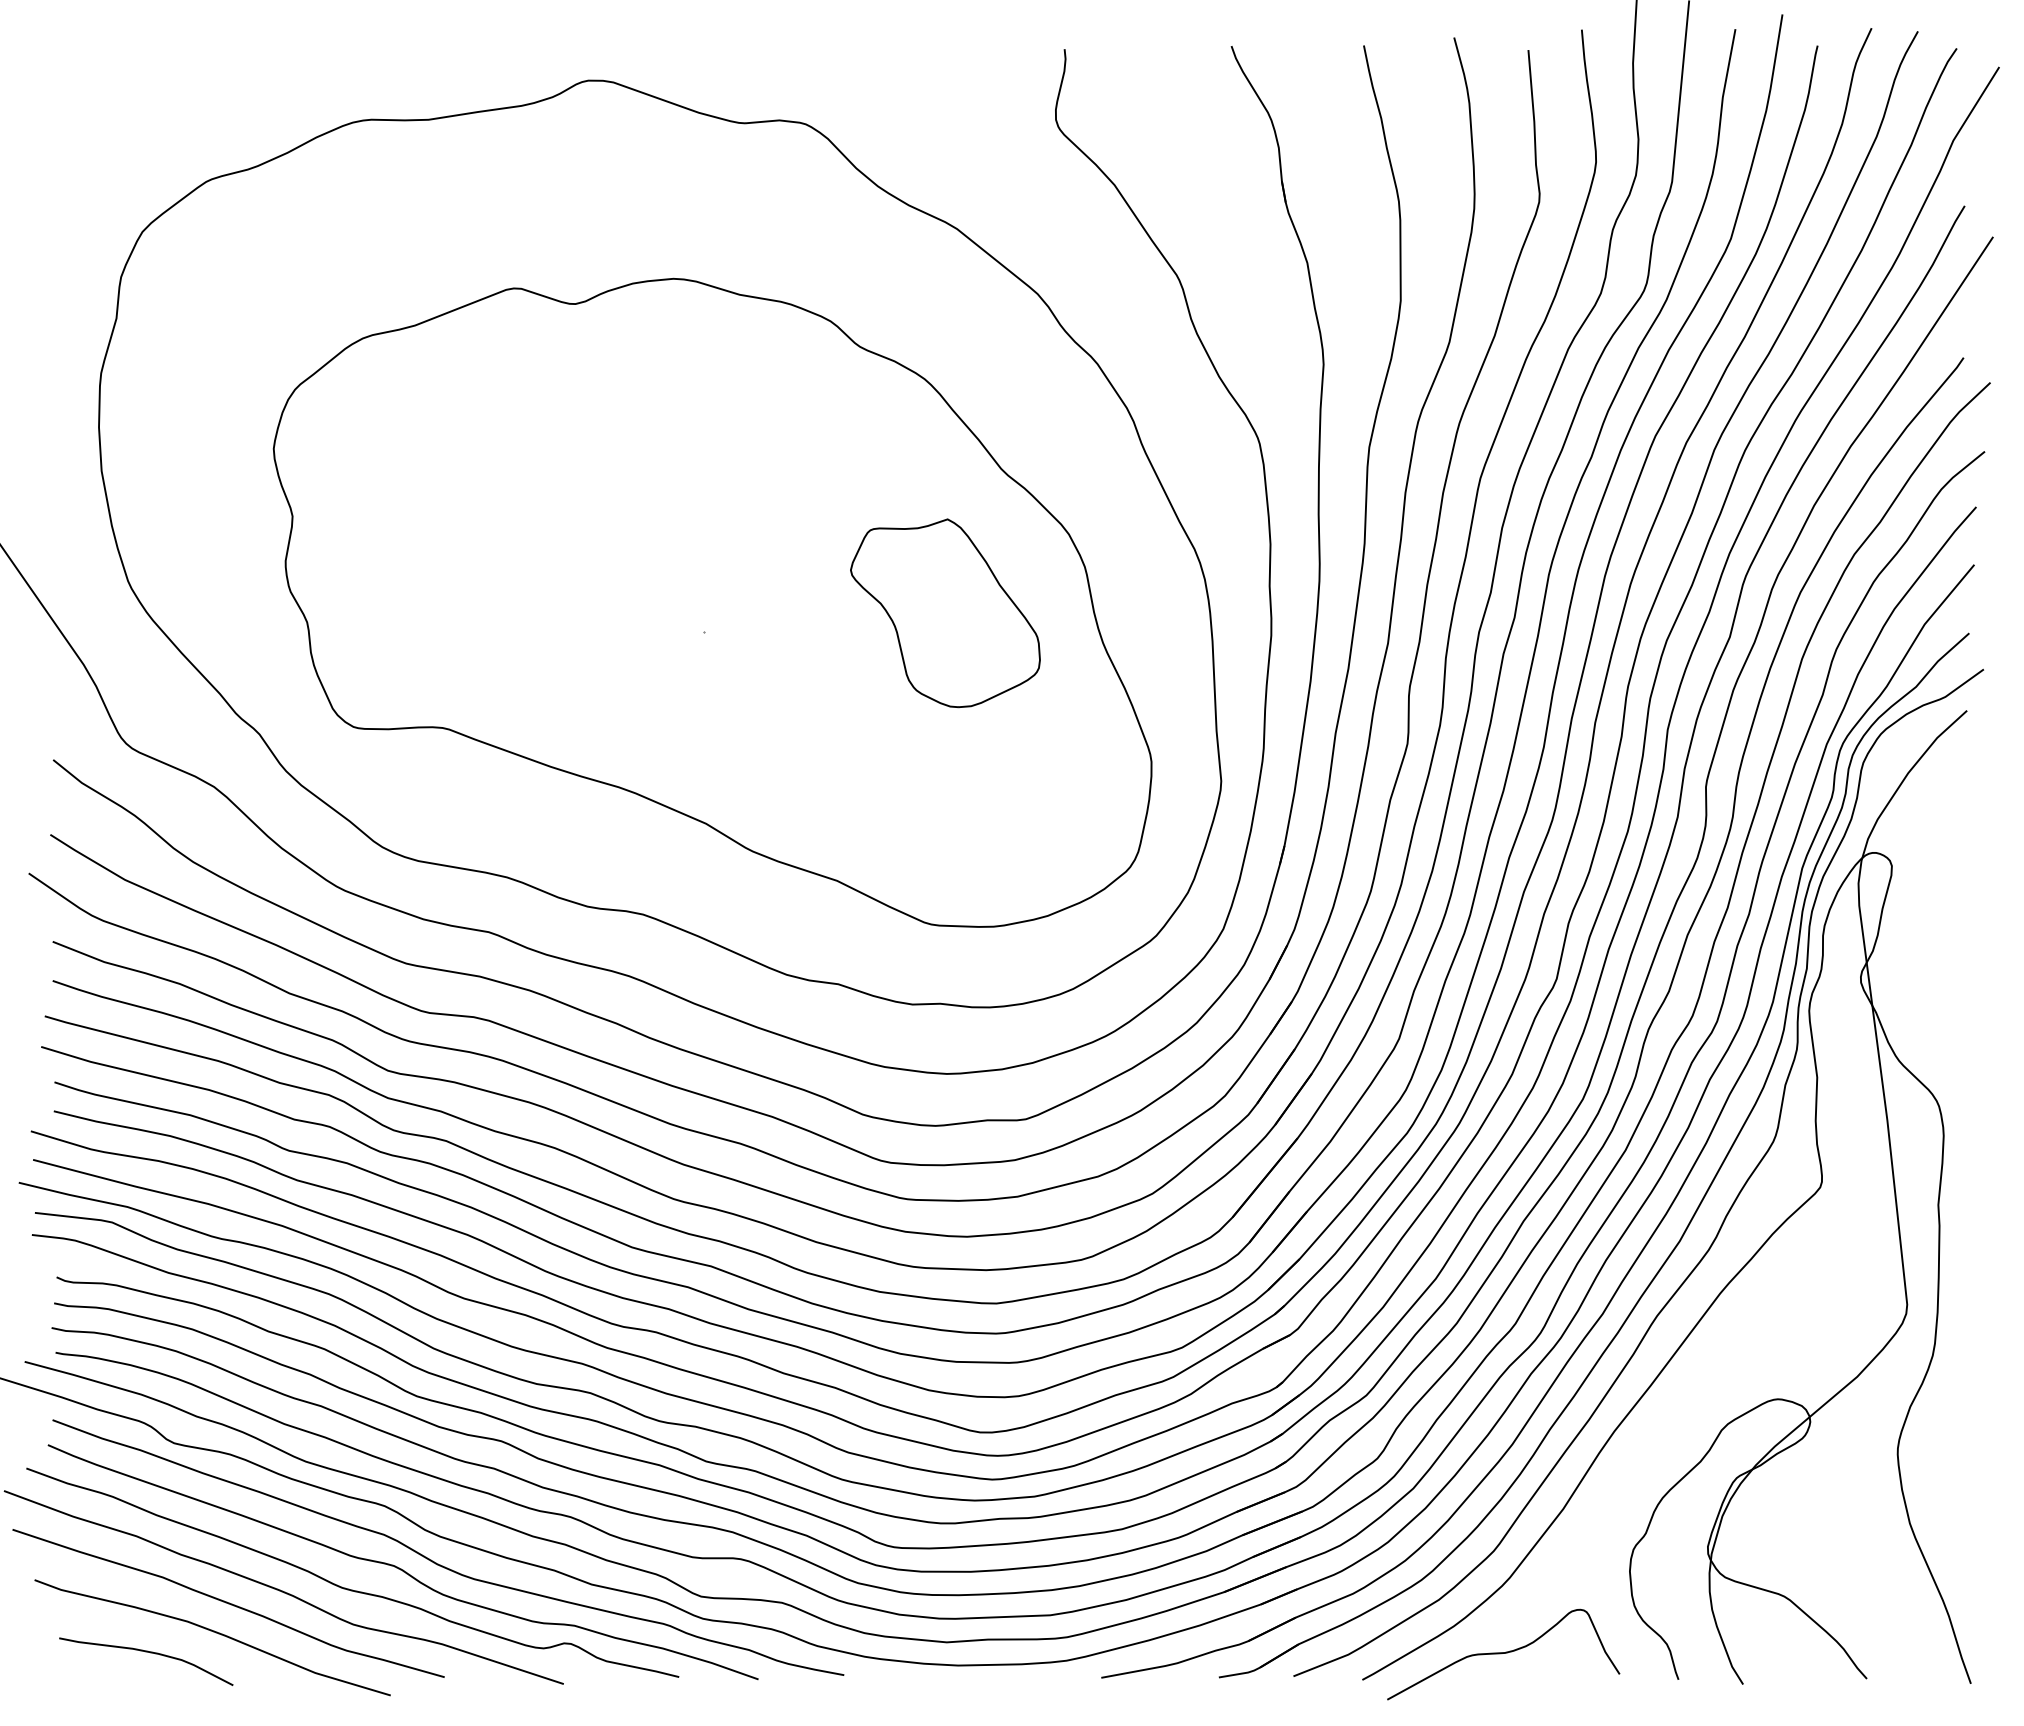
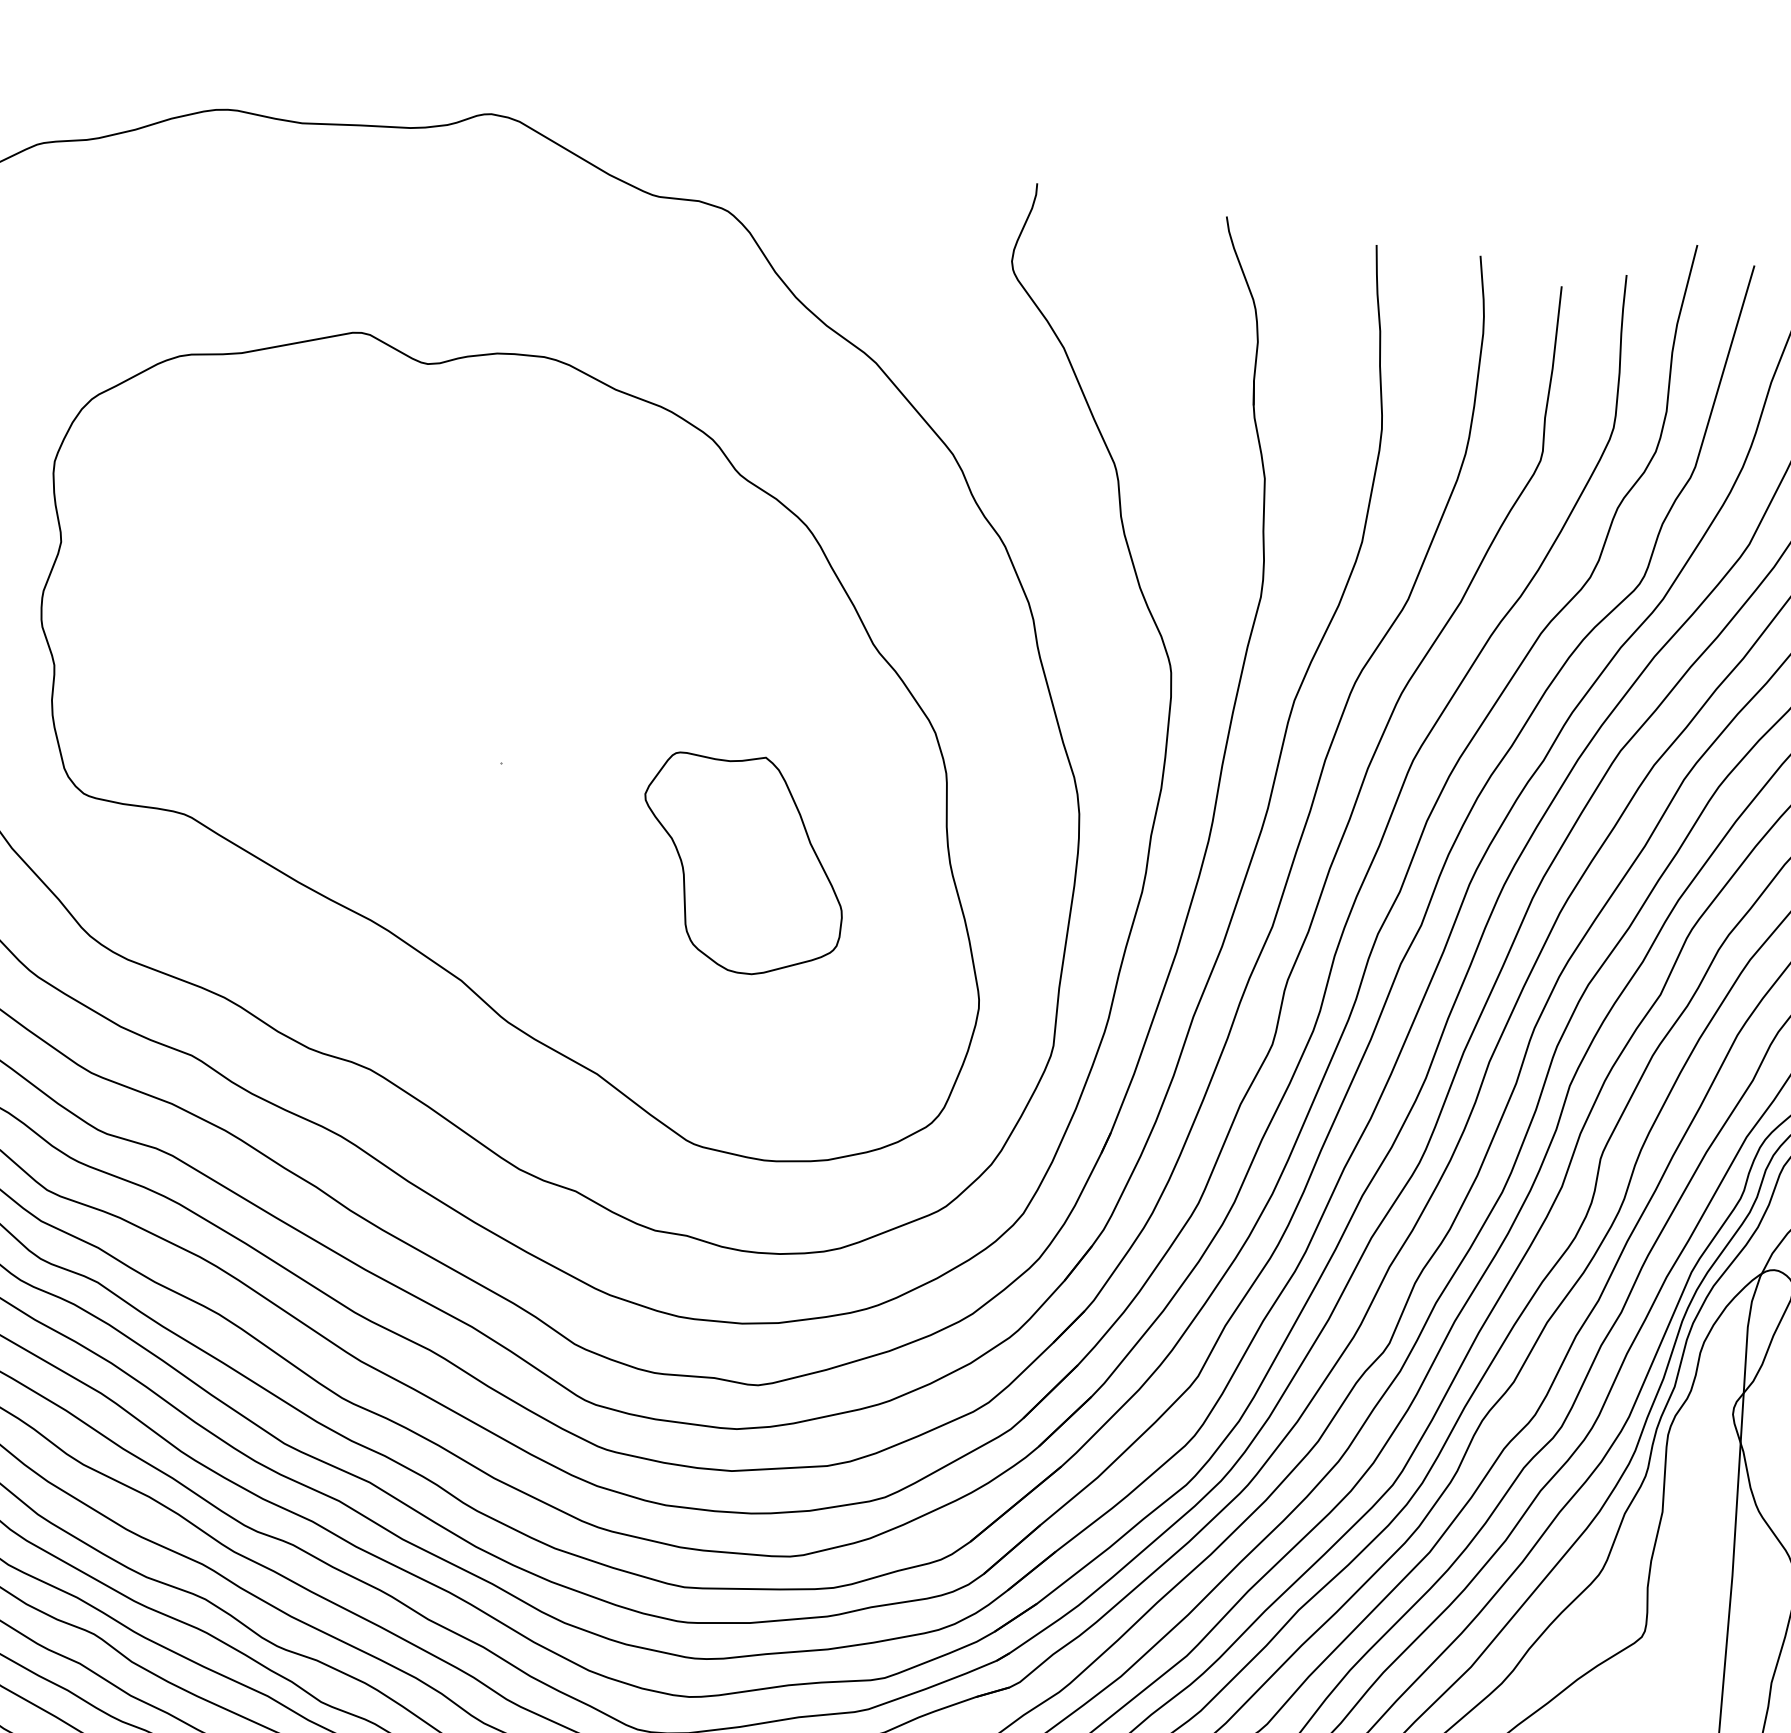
part: (945, 613) -> (742, 863), moved

